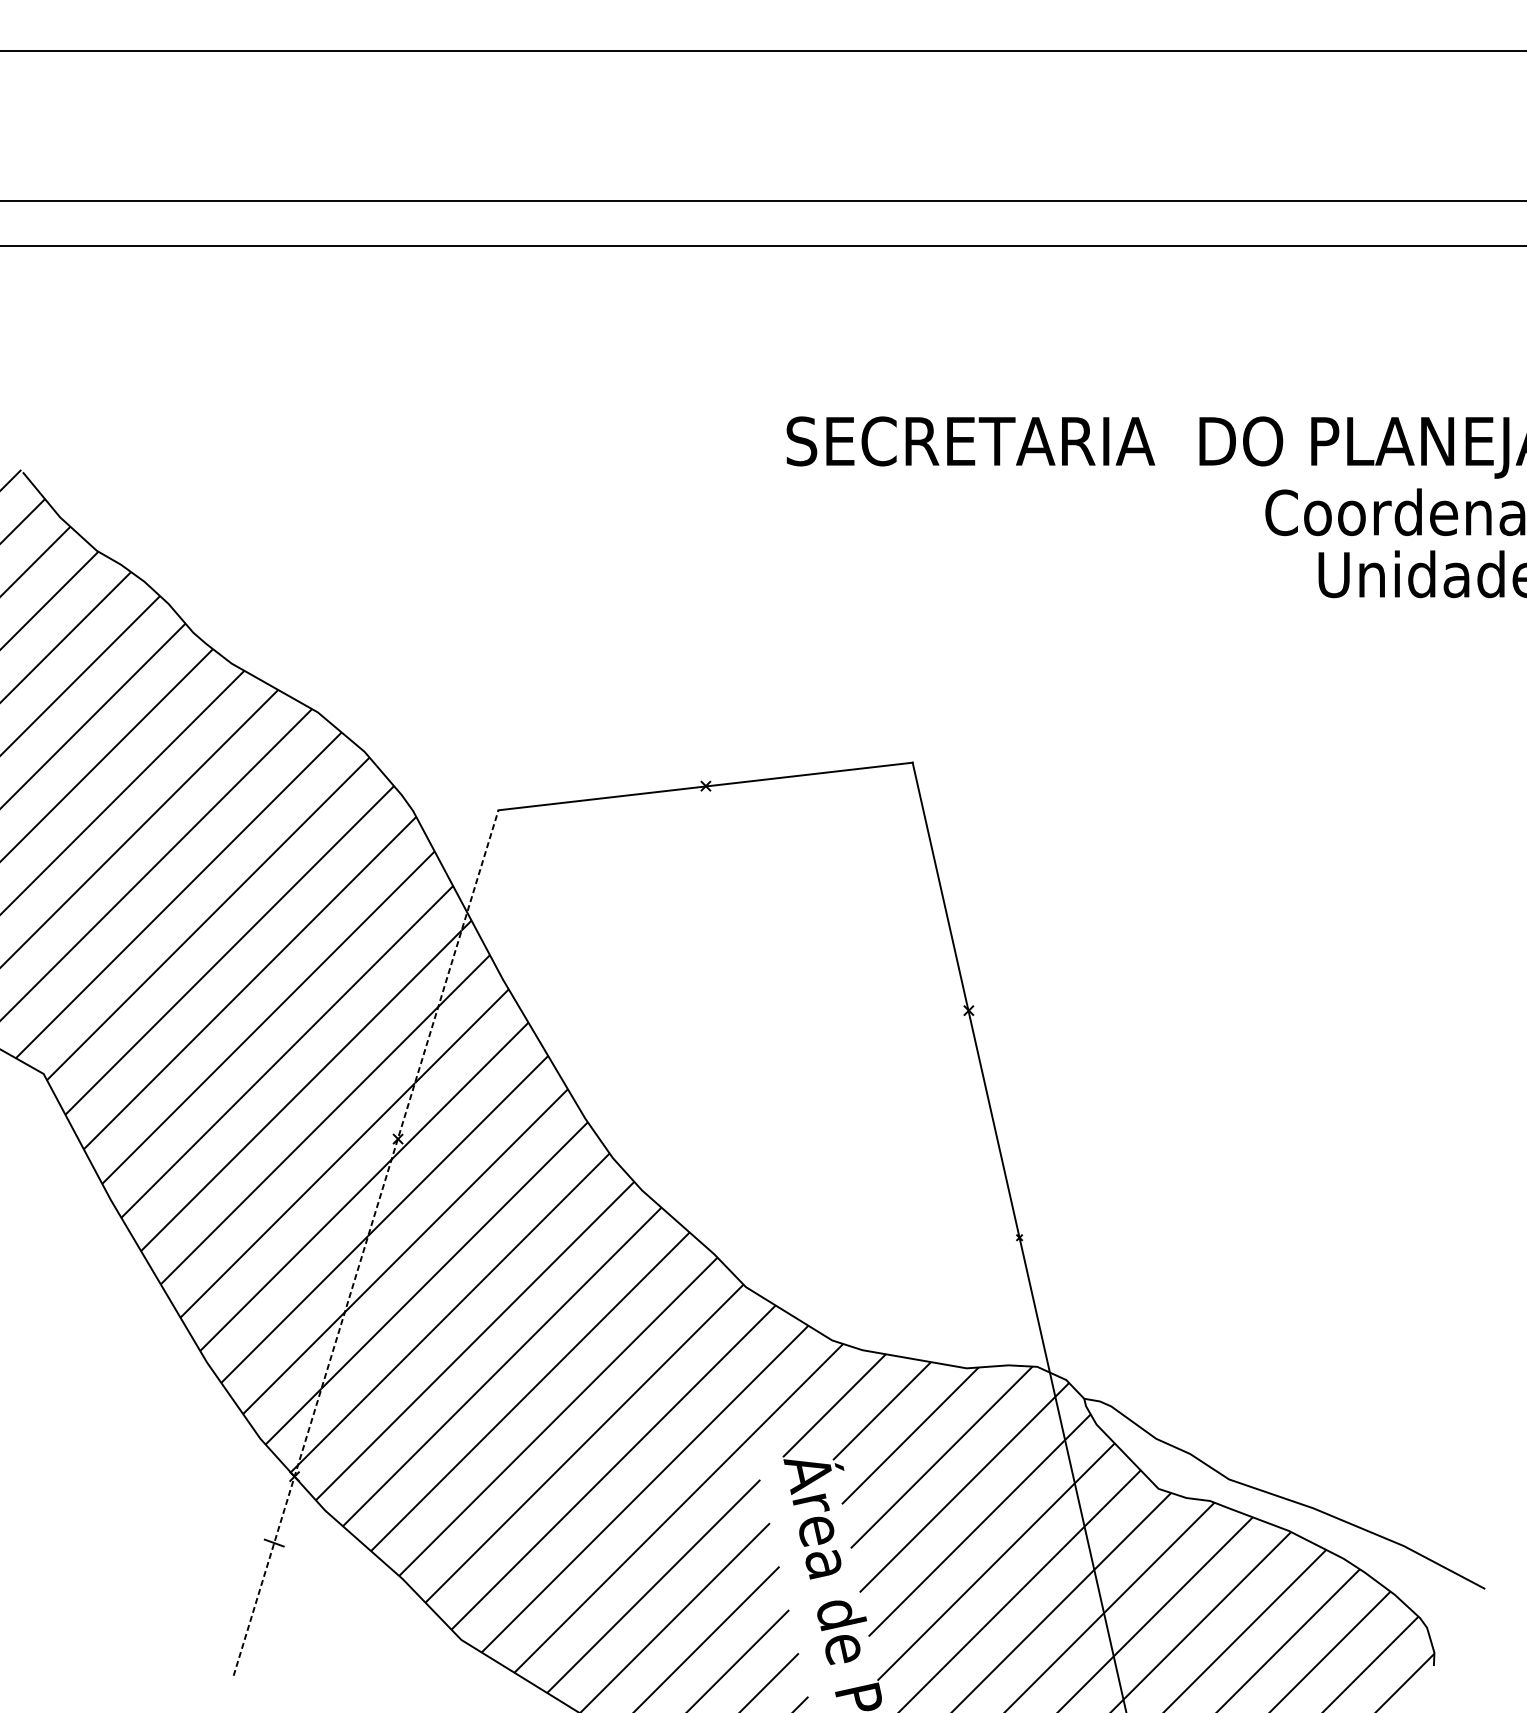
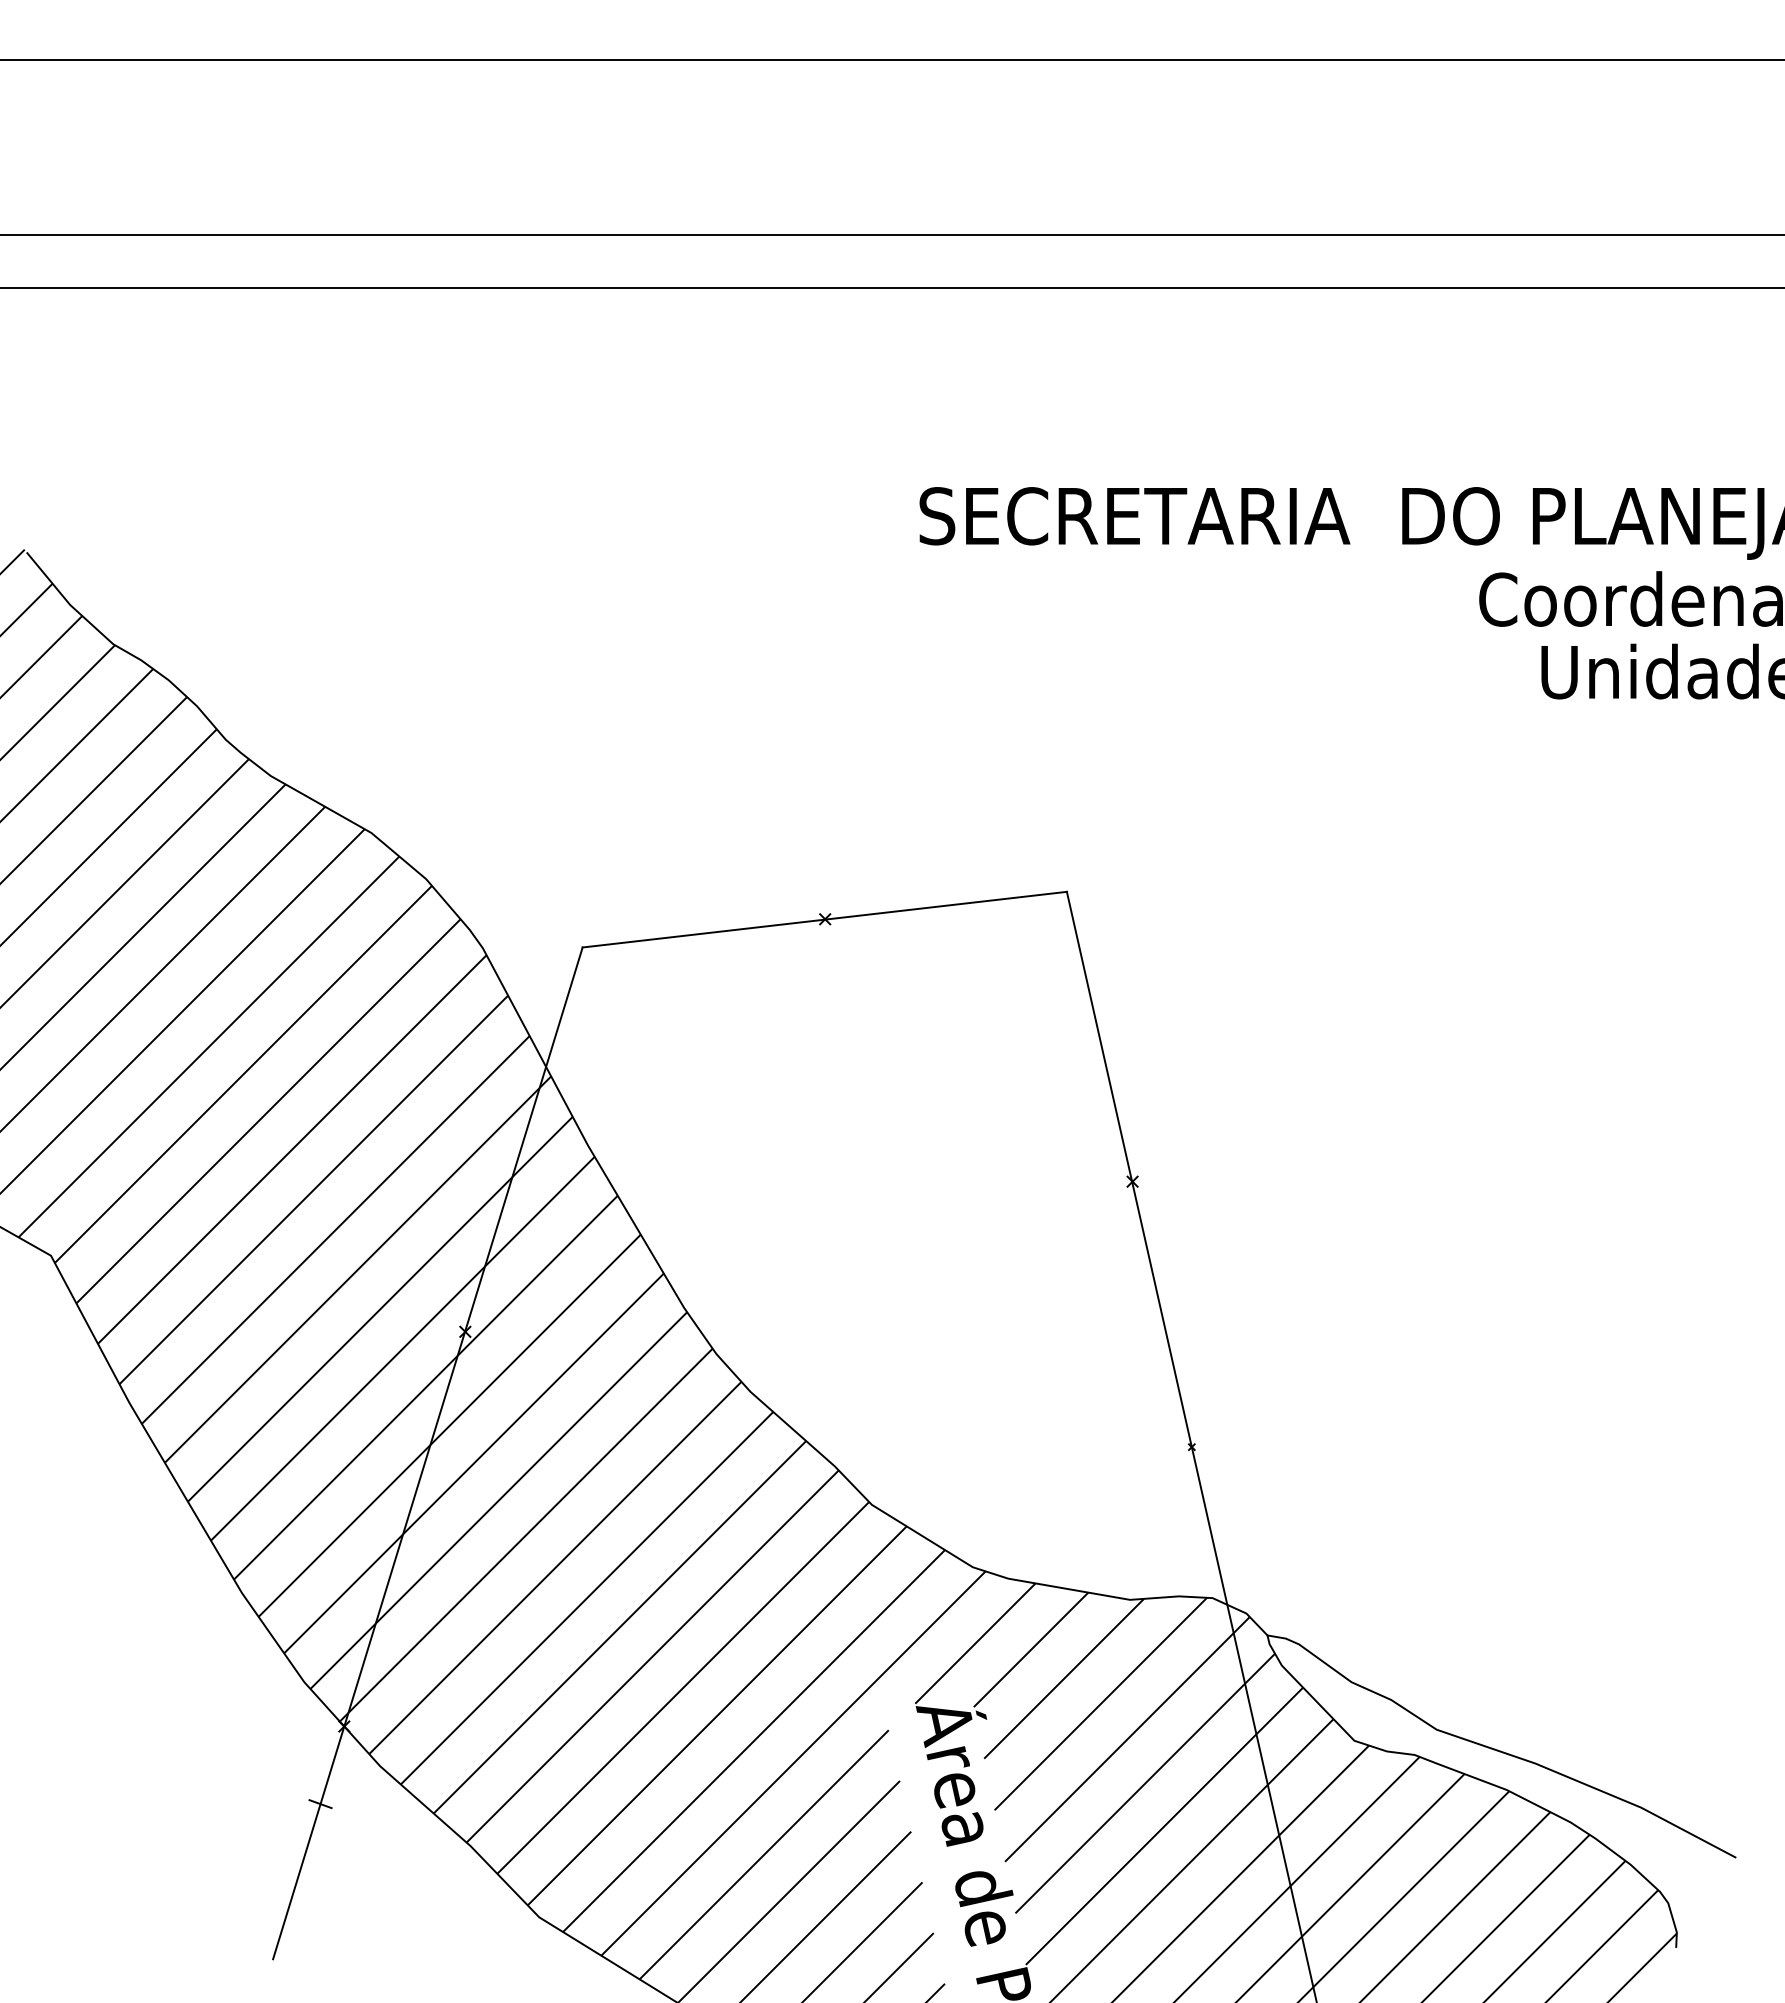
line: (366, 1242) -> (428, 1452), dashed -> solid

